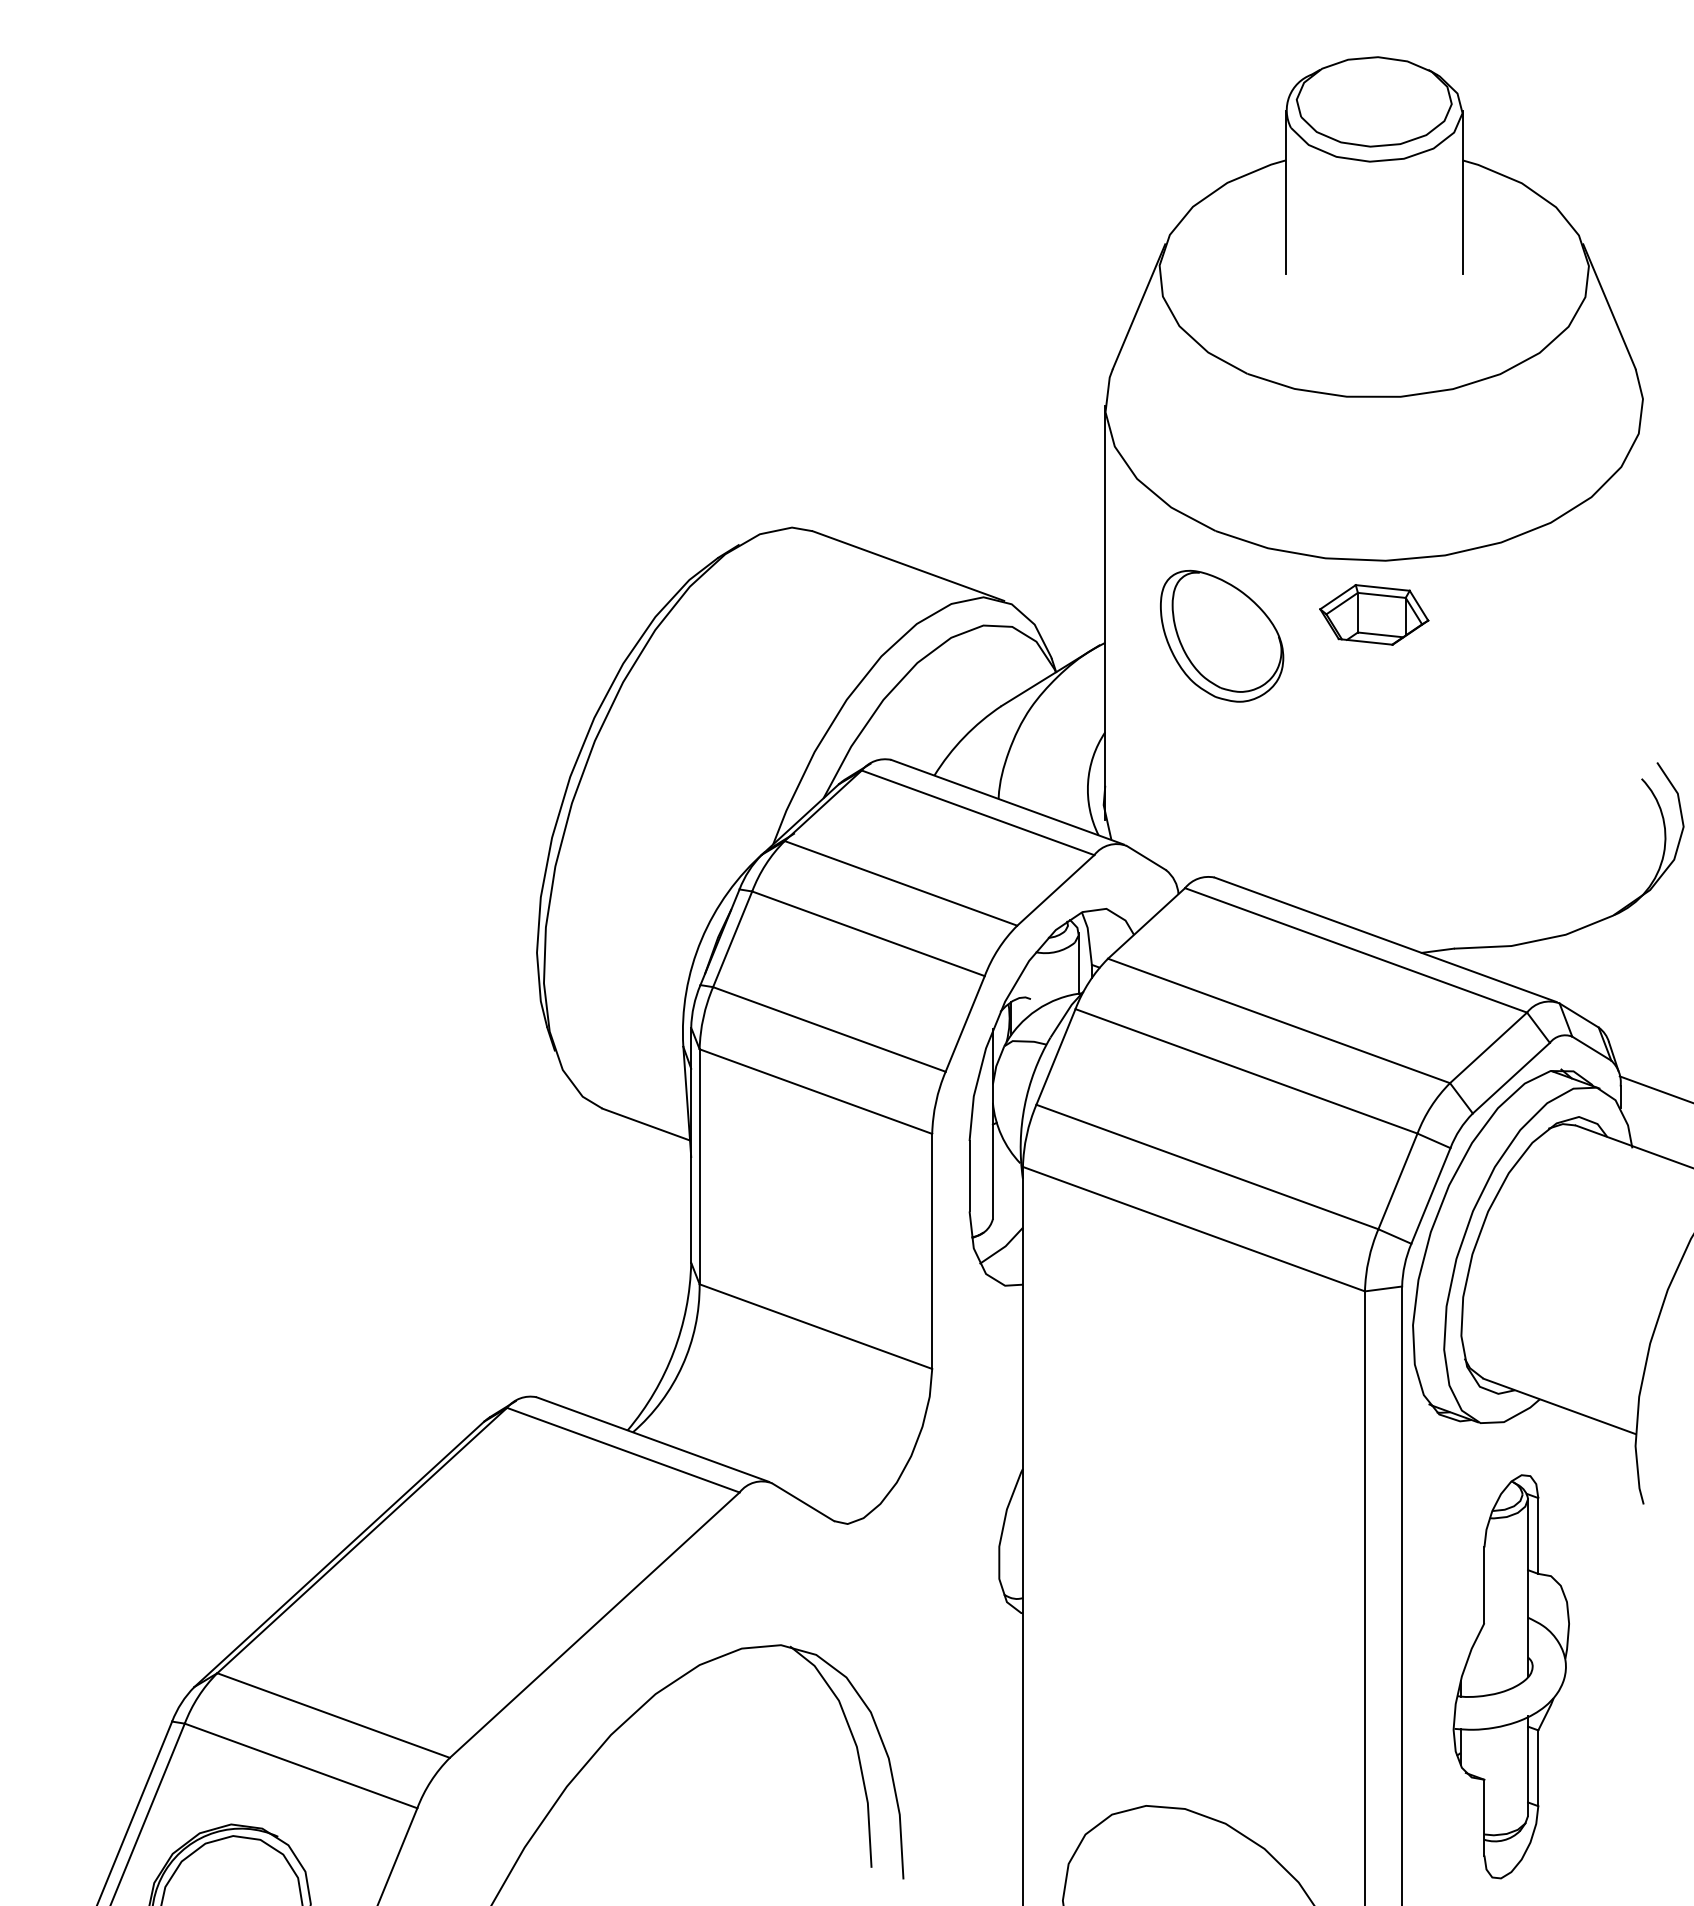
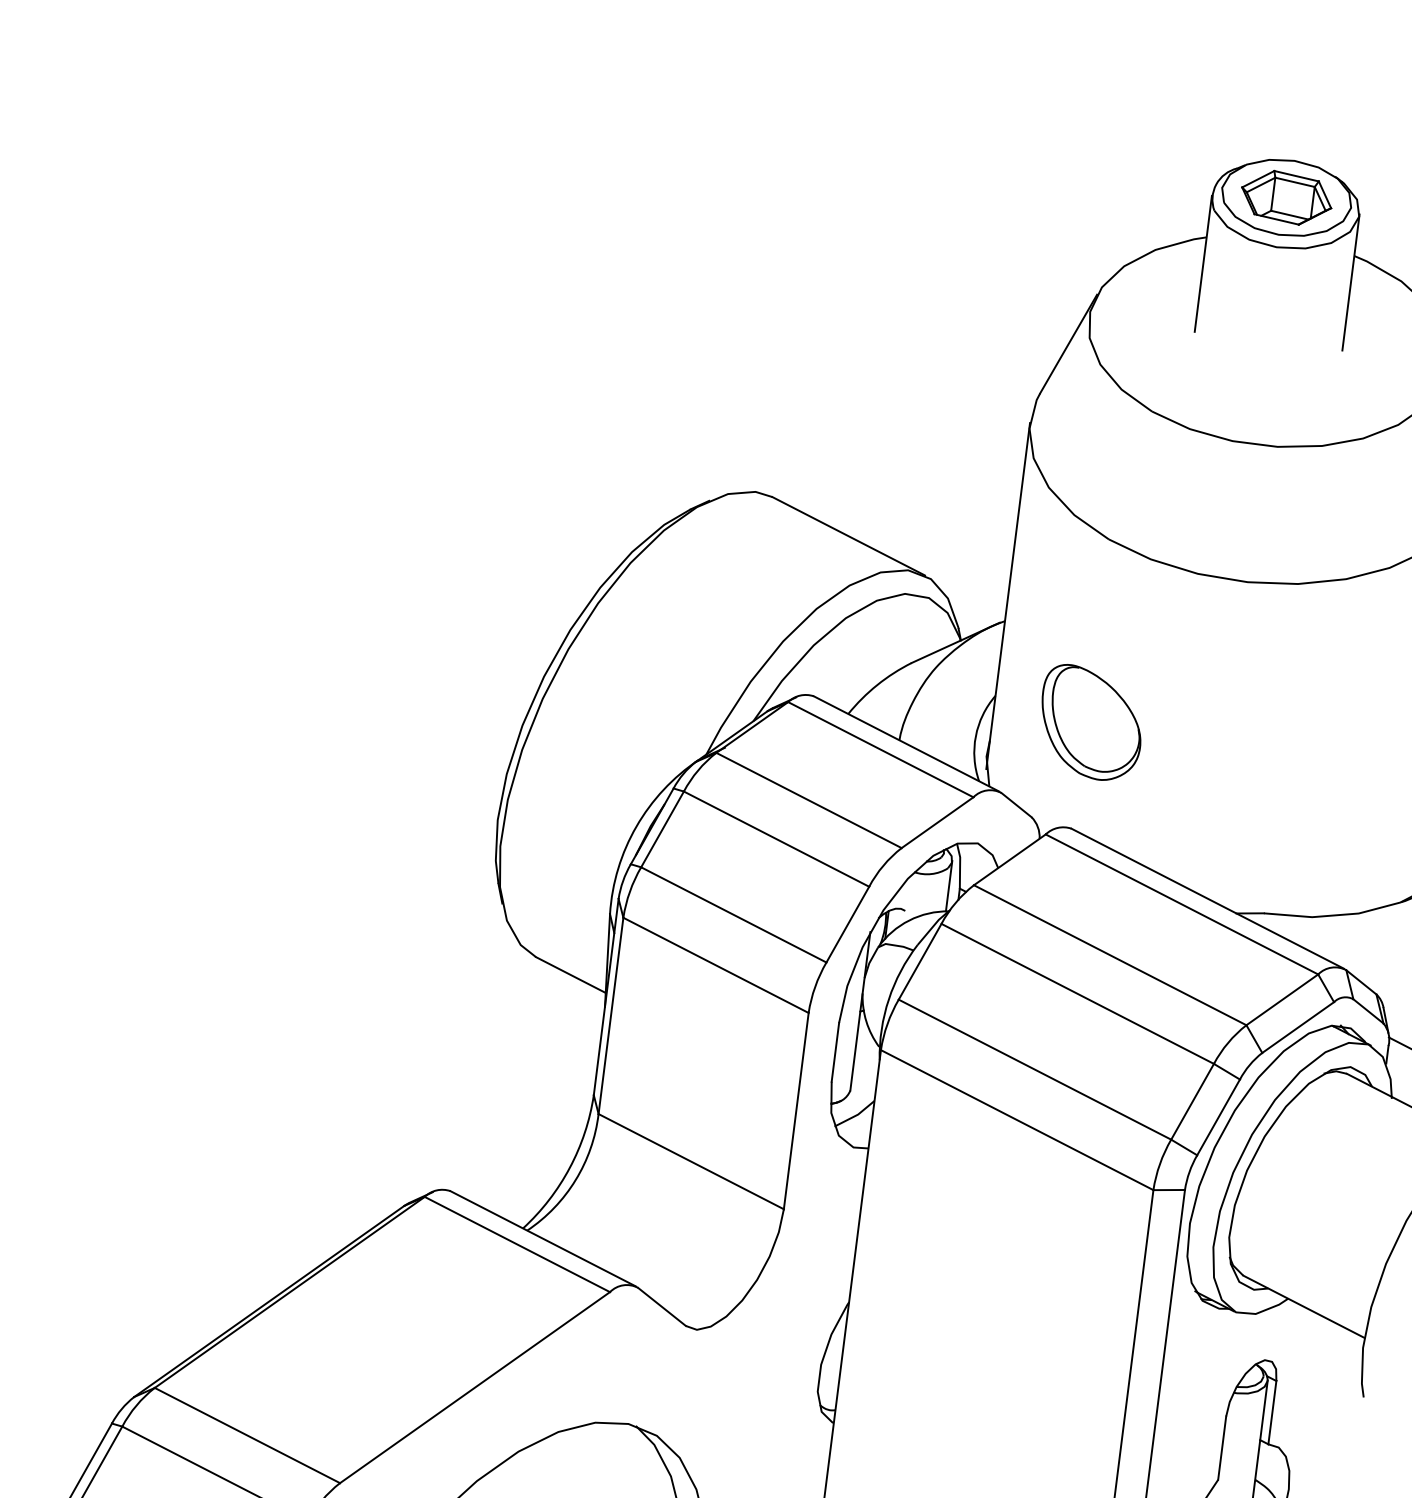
part: (1374, 614) -> (1286, 197), moved
part: (1222, 635) -> (1091, 722), moved

